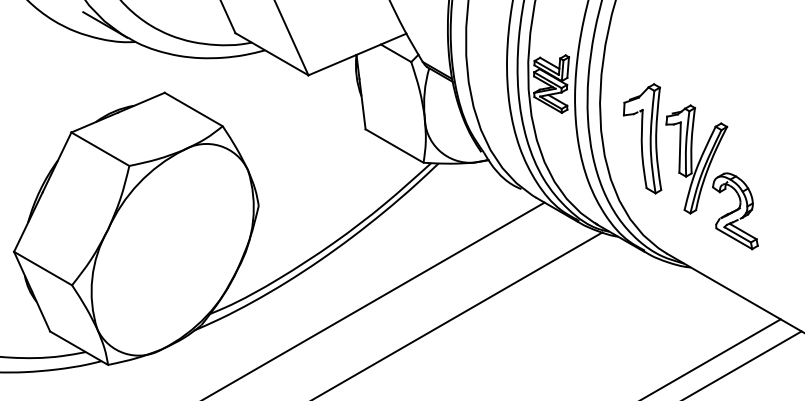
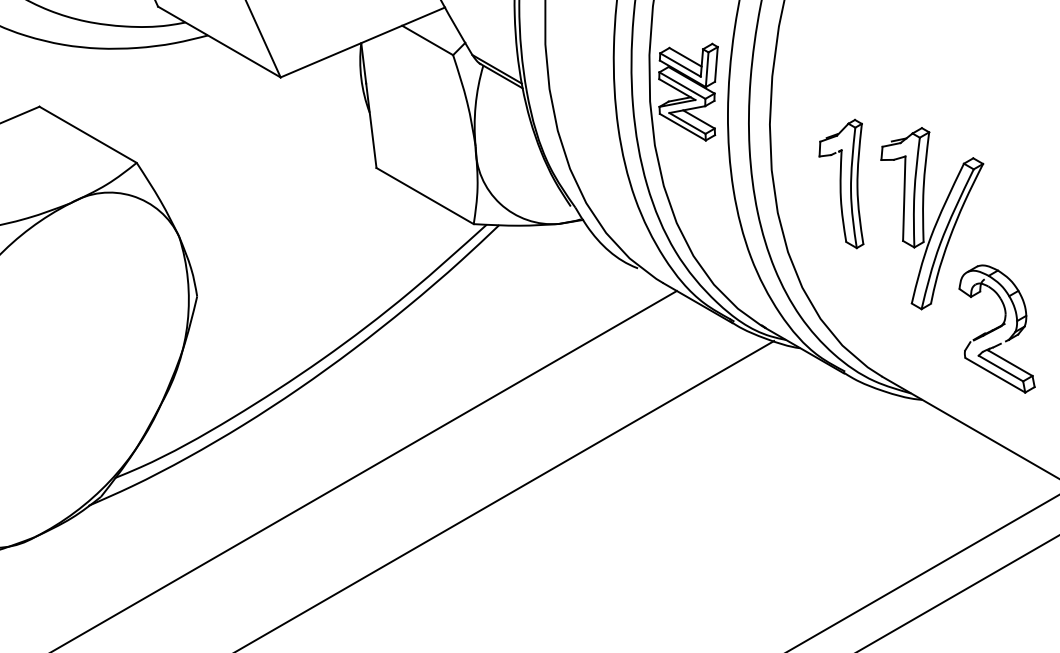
part: (642, 138) -> (841, 183), size x0.7
part: (735, 211) -> (997, 329), moved

